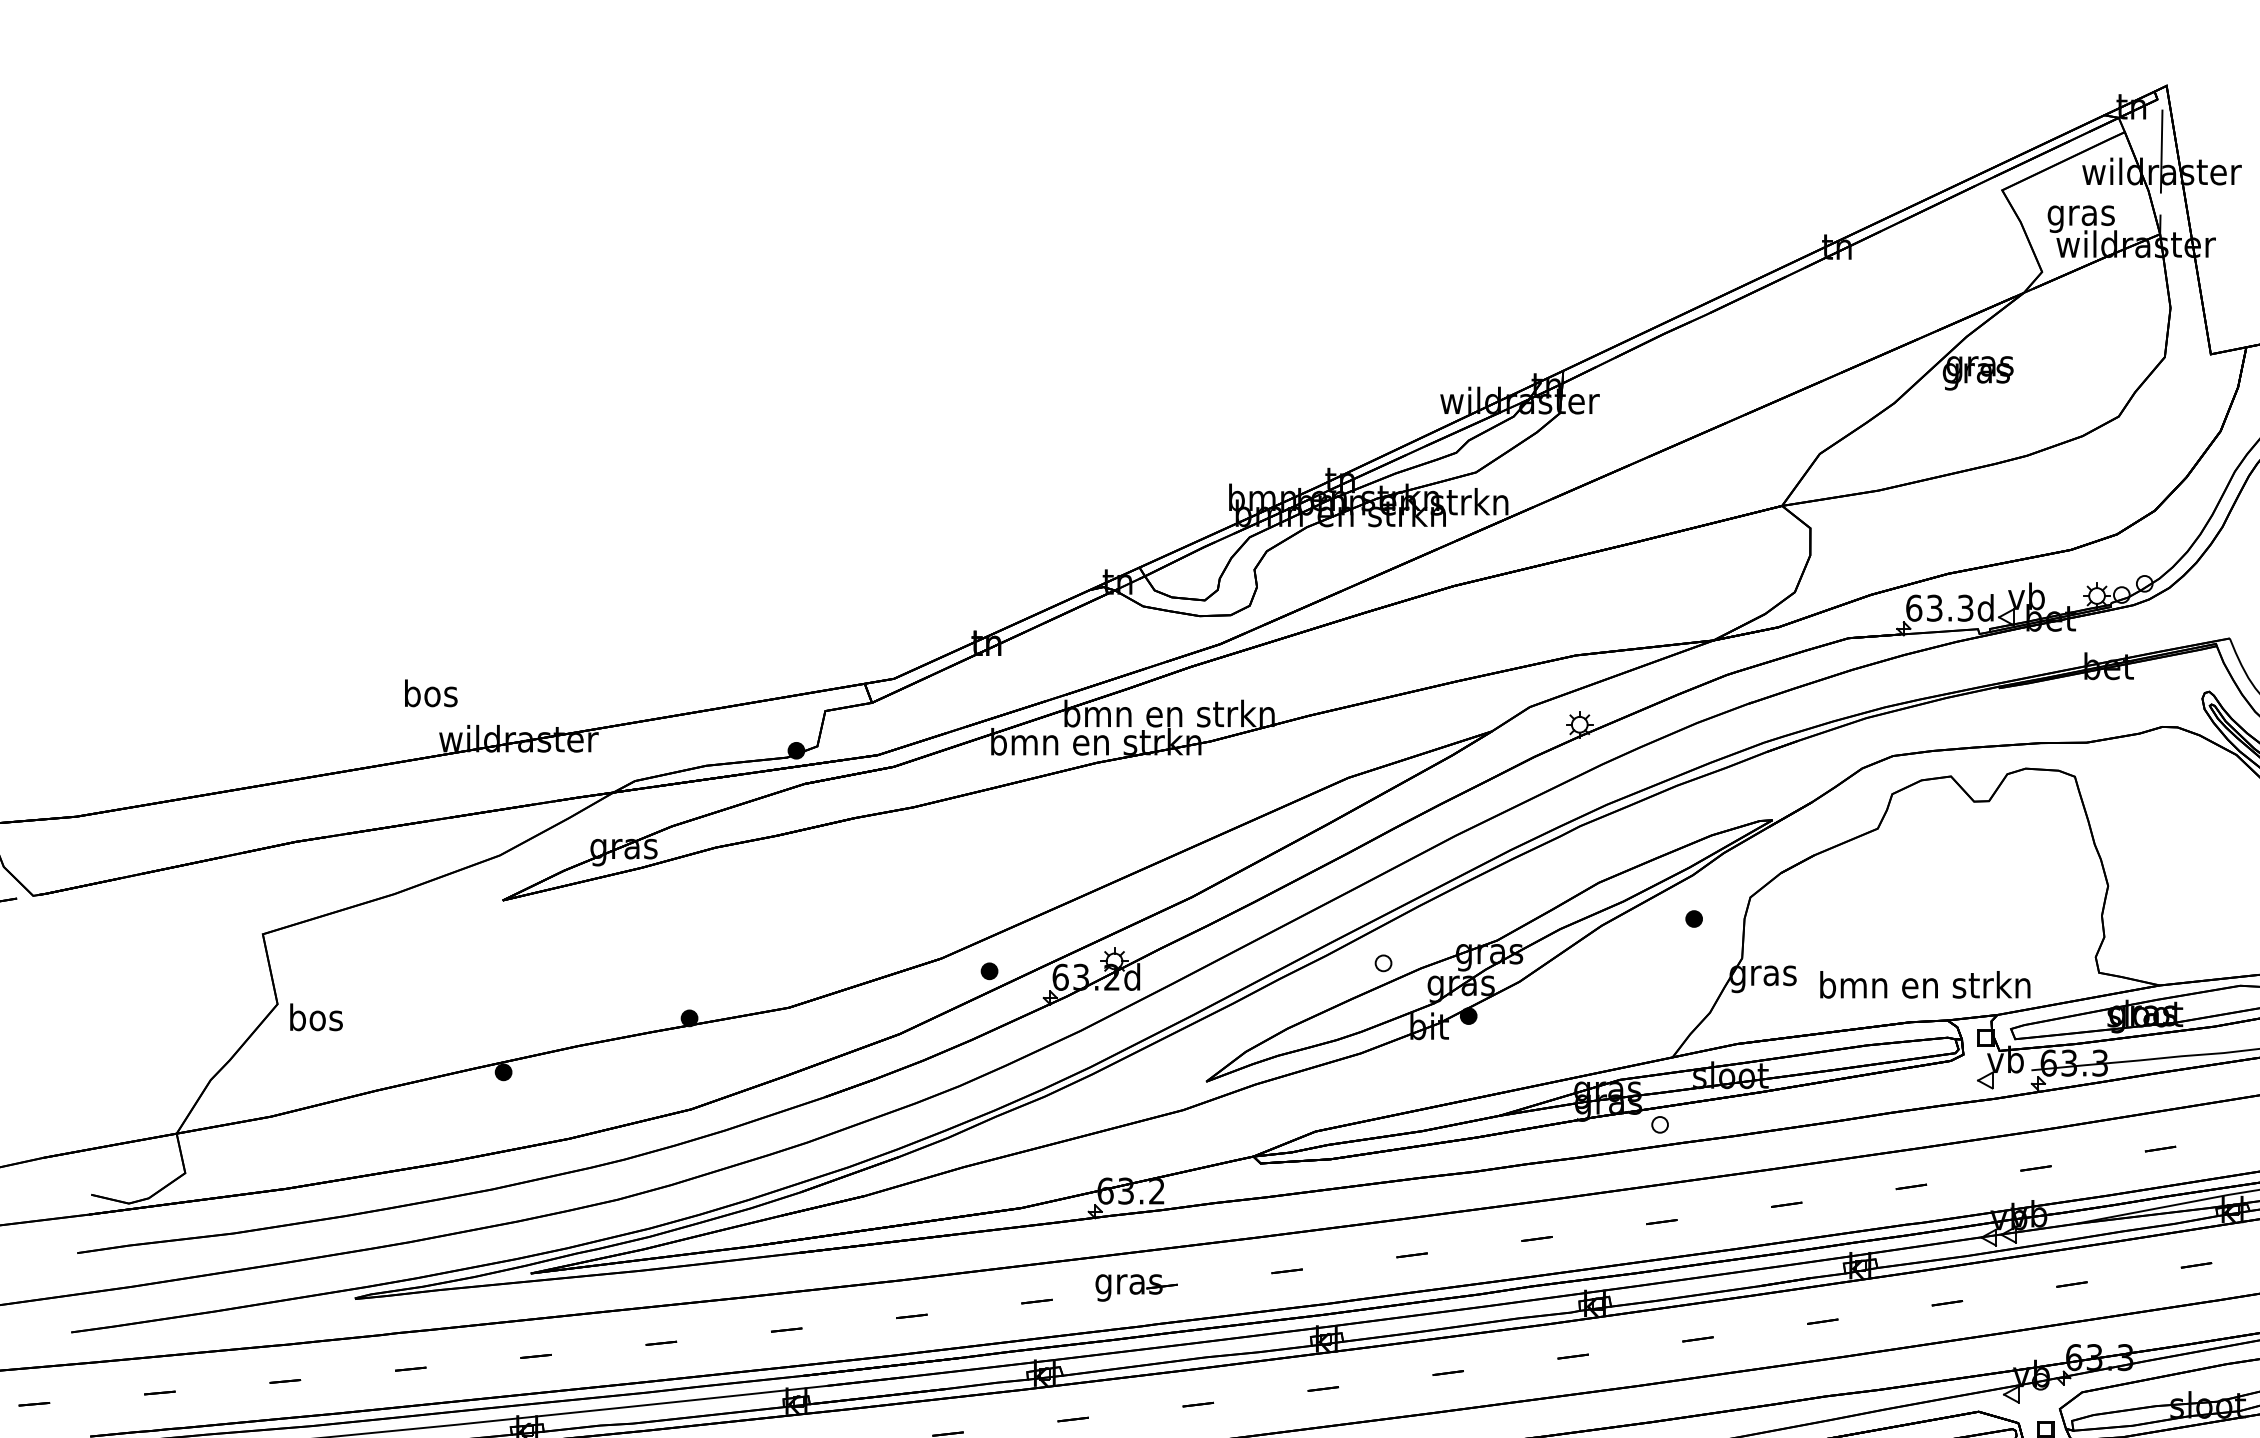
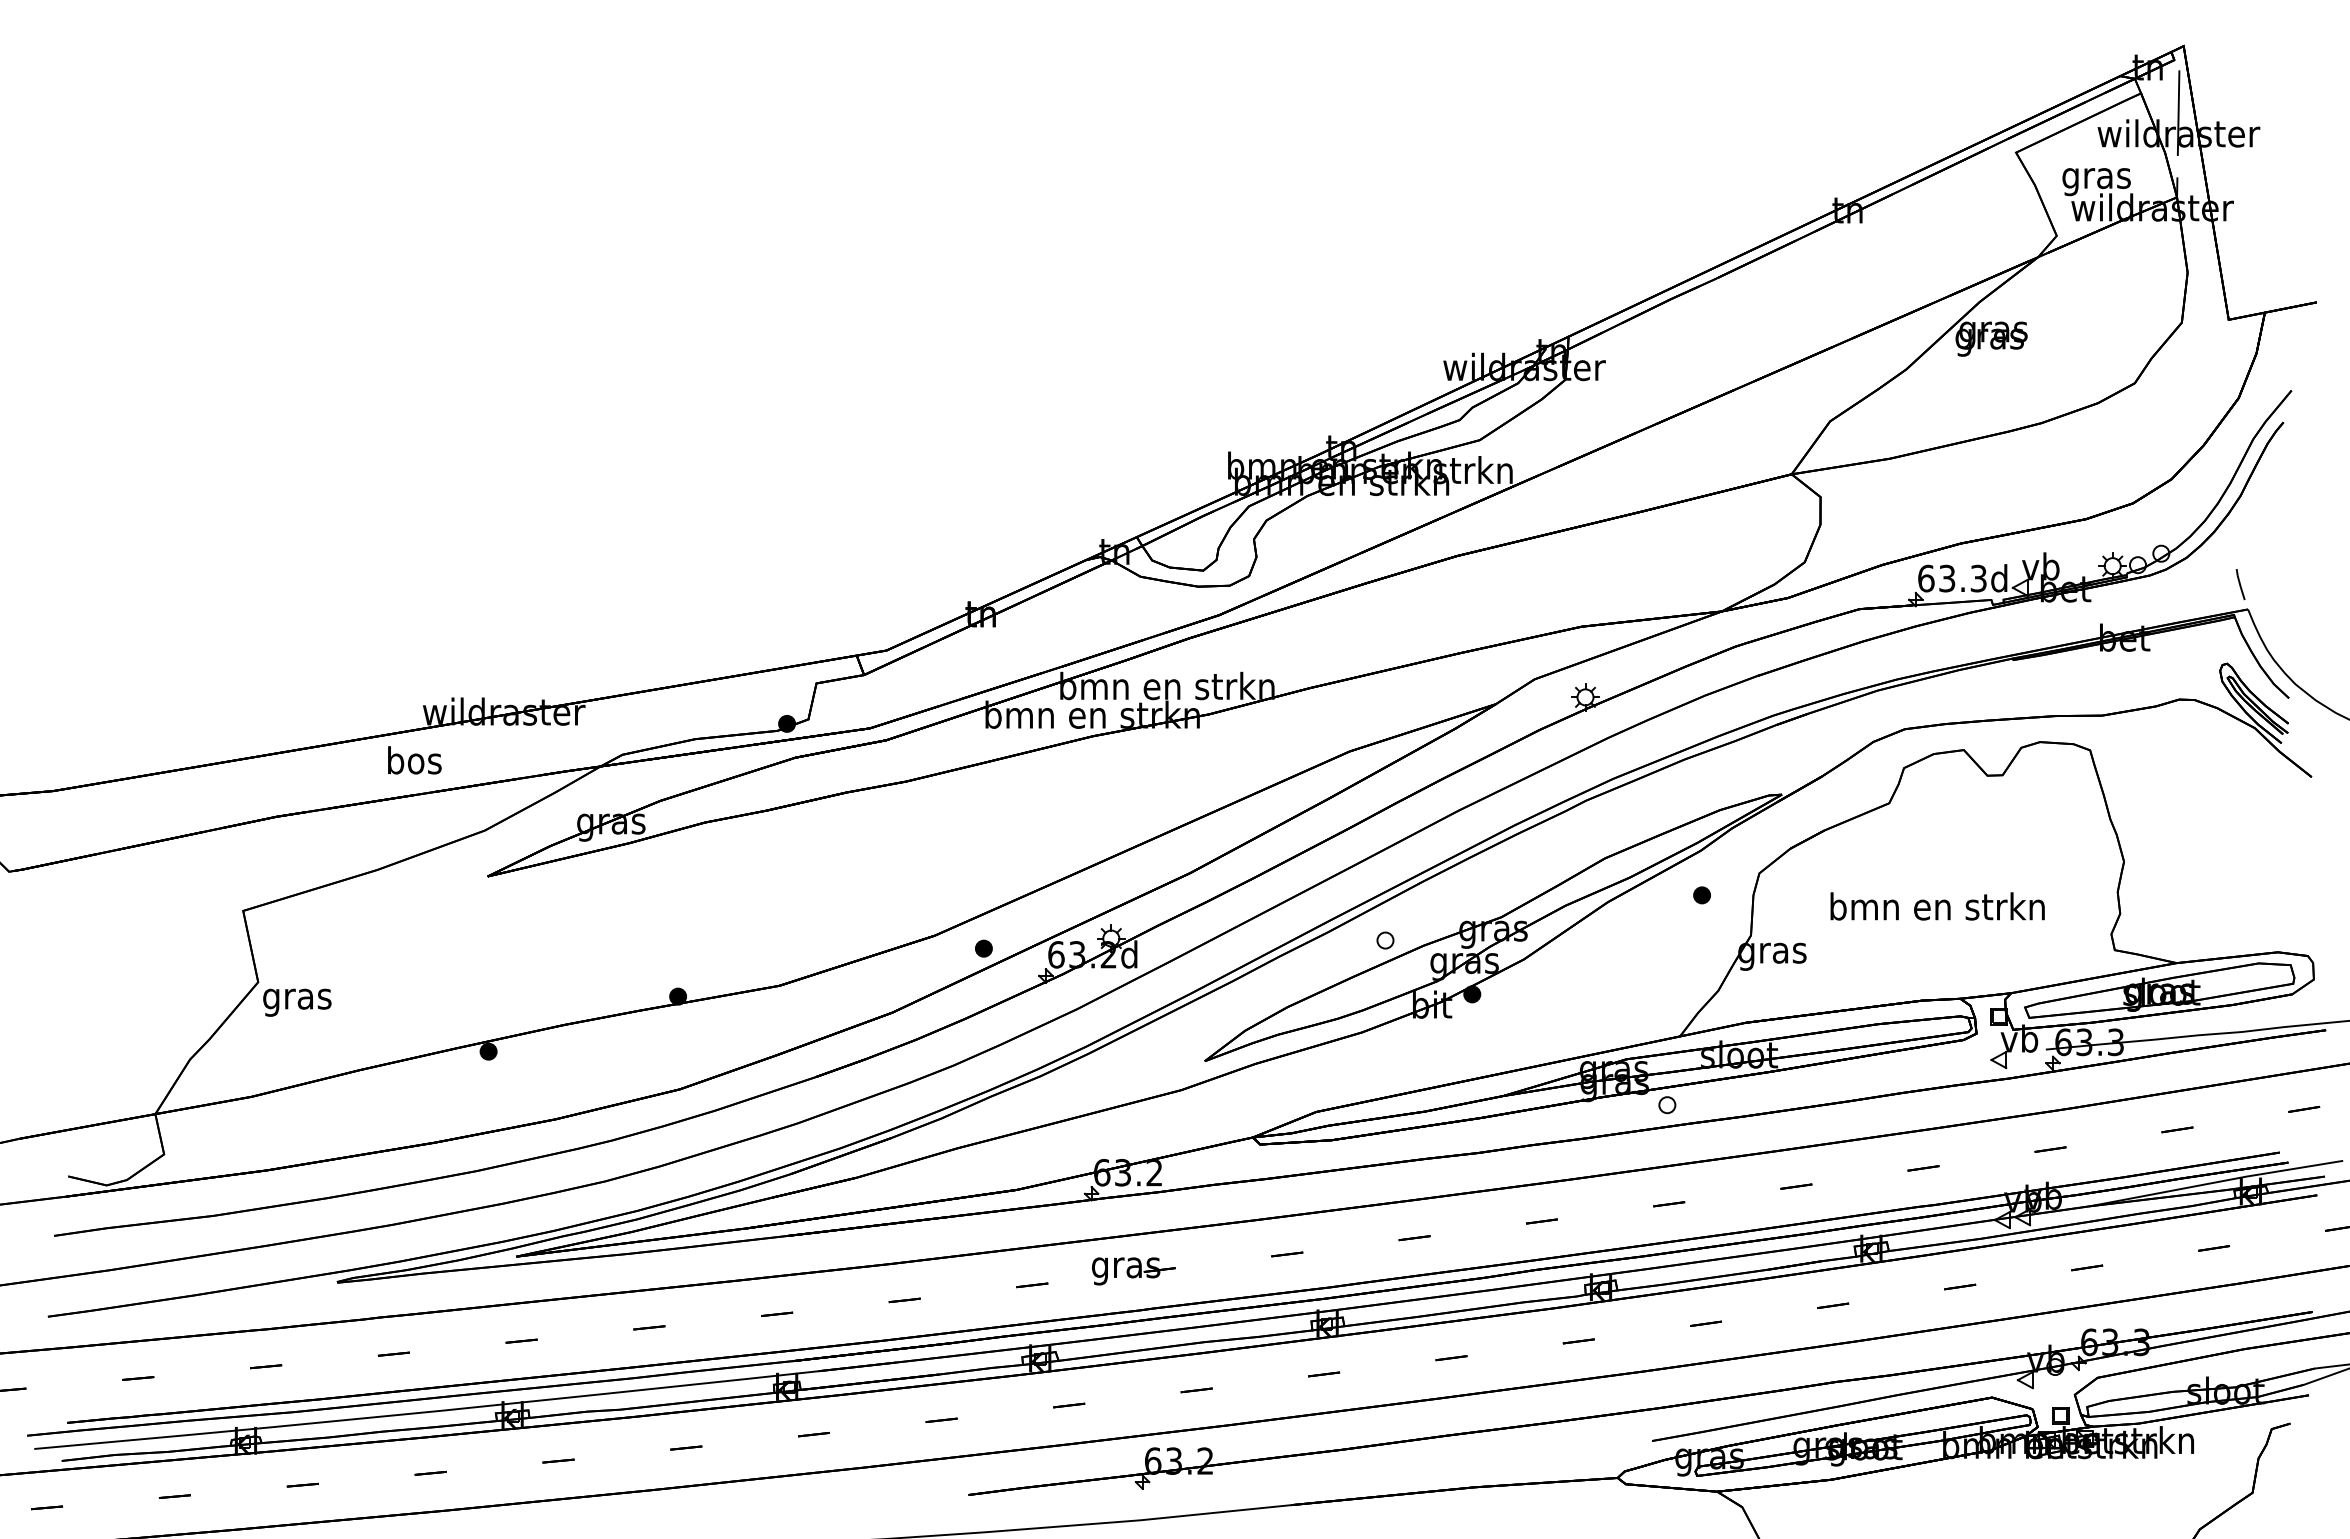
line: (2222, 614) -> (2240, 584), added
text: (430, 693) -> (414, 760), moved
text: (1925, 984) -> (1937, 906), moved
text: (316, 1020) -> (297, 998), bos -> gras

